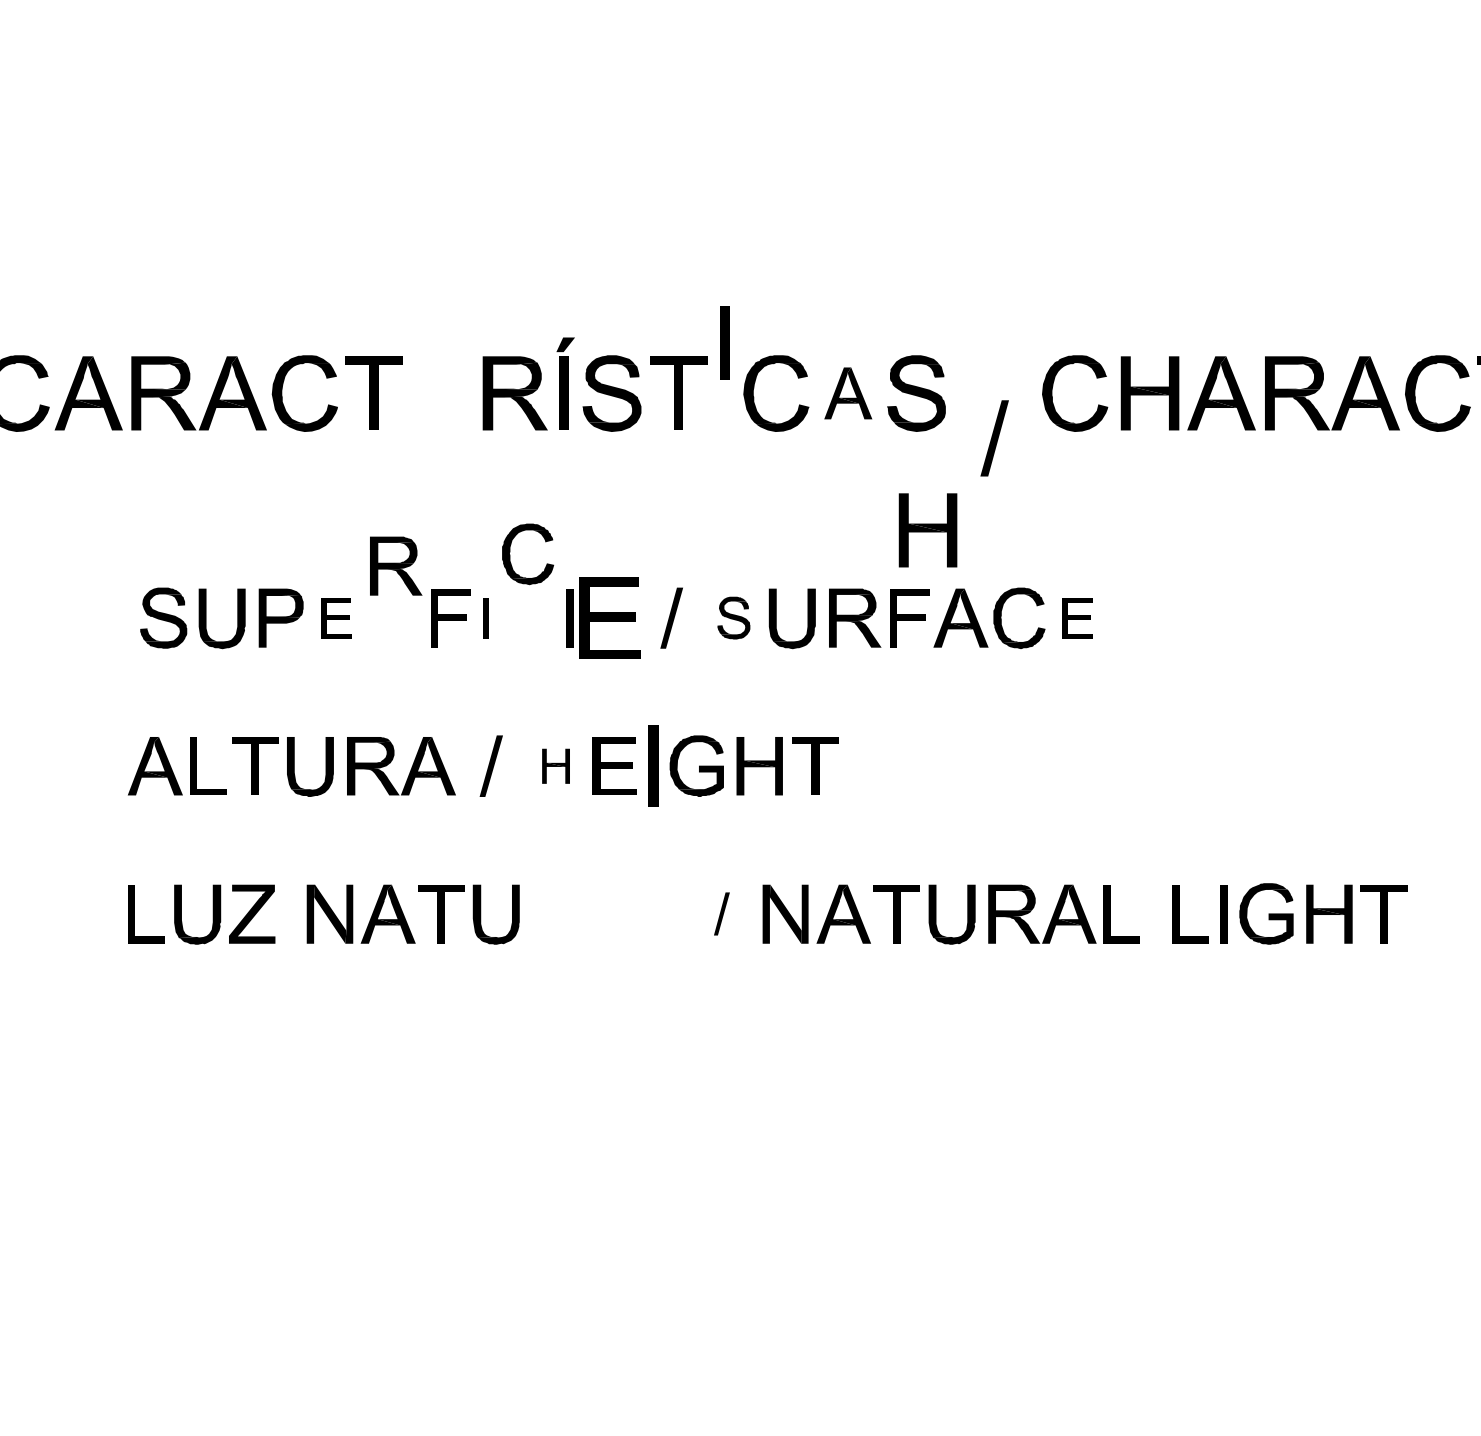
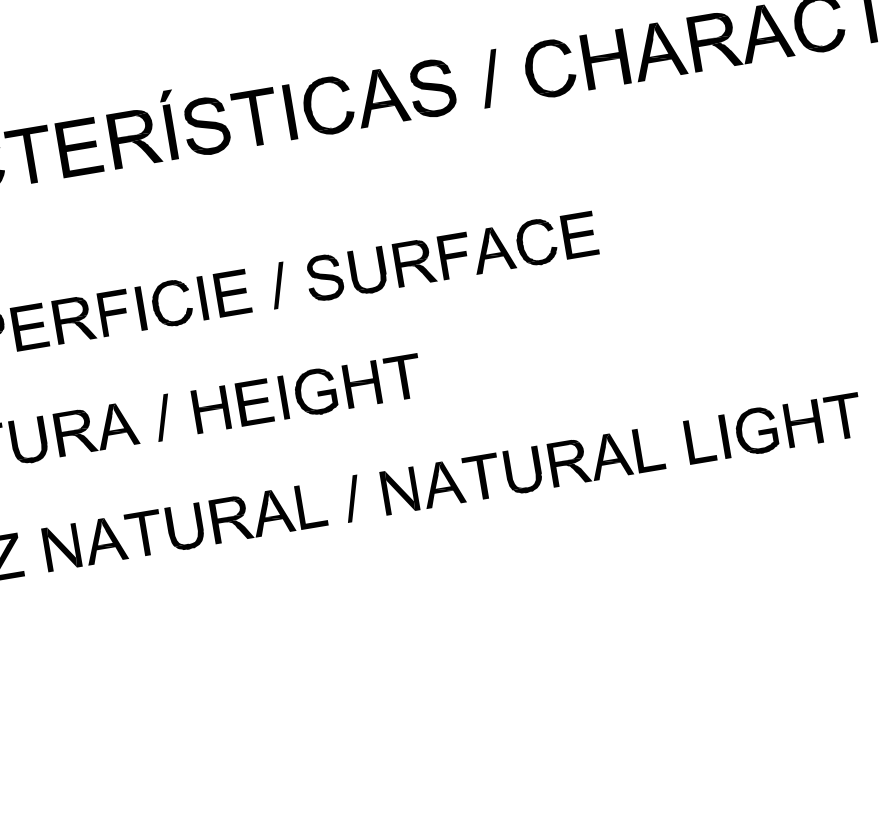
part: (724, 342) -> (289, 111), moved
fill: (440, 393) -> (79, 147), added
part: (848, 393) -> (381, 96), size x1.43
part: (994, 438) -> (490, 78), moved
part: (927, 530) -> (457, 188), removed
part: (510, 554) -> (159, 305), moved
part: (396, 565) -> (74, 319), moved
part: (733, 617) -> (324, 277), size x1.43
part: (336, 618) -> (30, 327), size x1.43
part: (486, 618) -> (141, 308), size x1.43
part: (609, 618) -> (232, 293), size x0.71
part: (1077, 618) -> (579, 235), size x1.43
part: (653, 765) -> (283, 397), size x0.71
part: (555, 766) -> (210, 410), size x1.67
part: (608, 913) -> (268, 512), added
part: (721, 913) -> (352, 498), size x1.43

